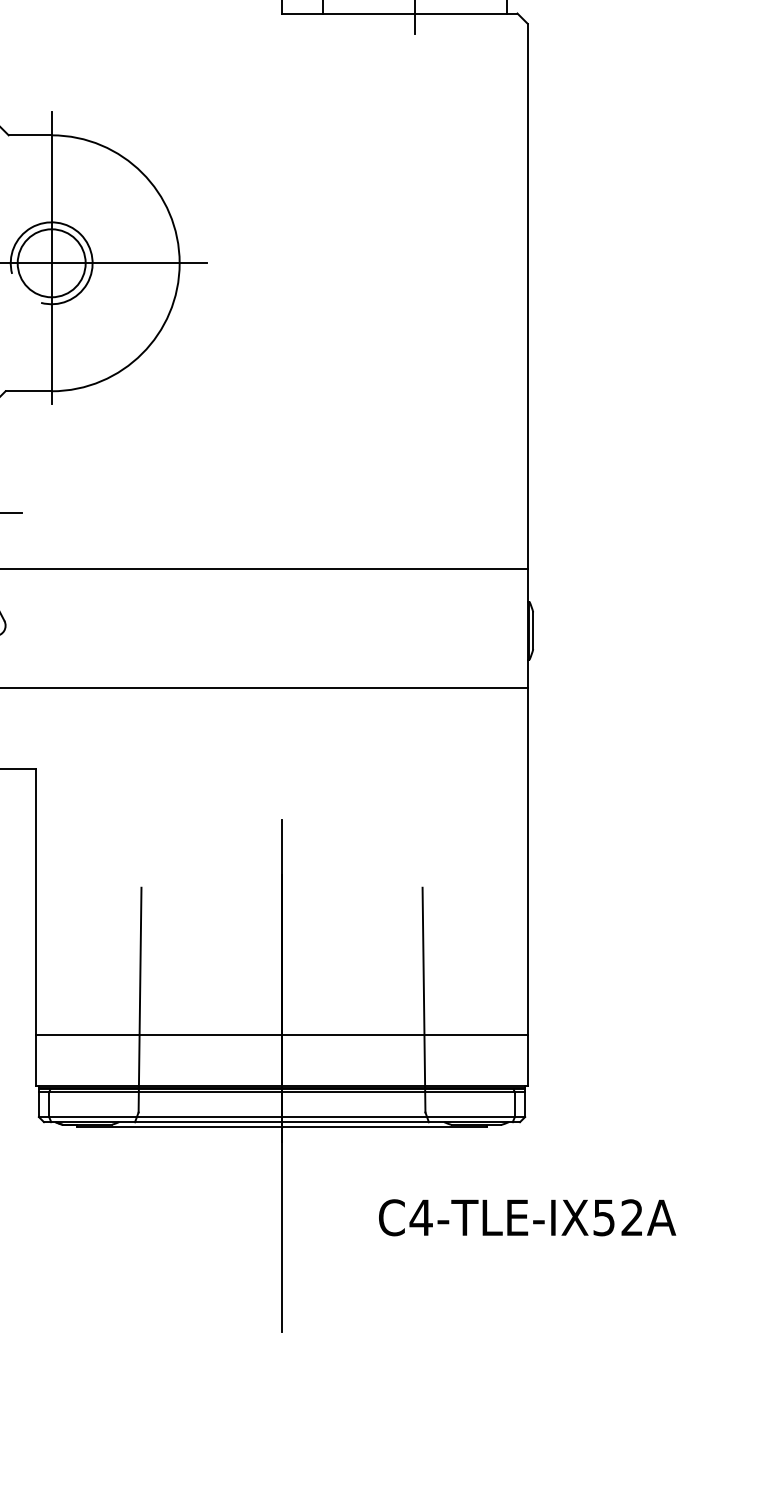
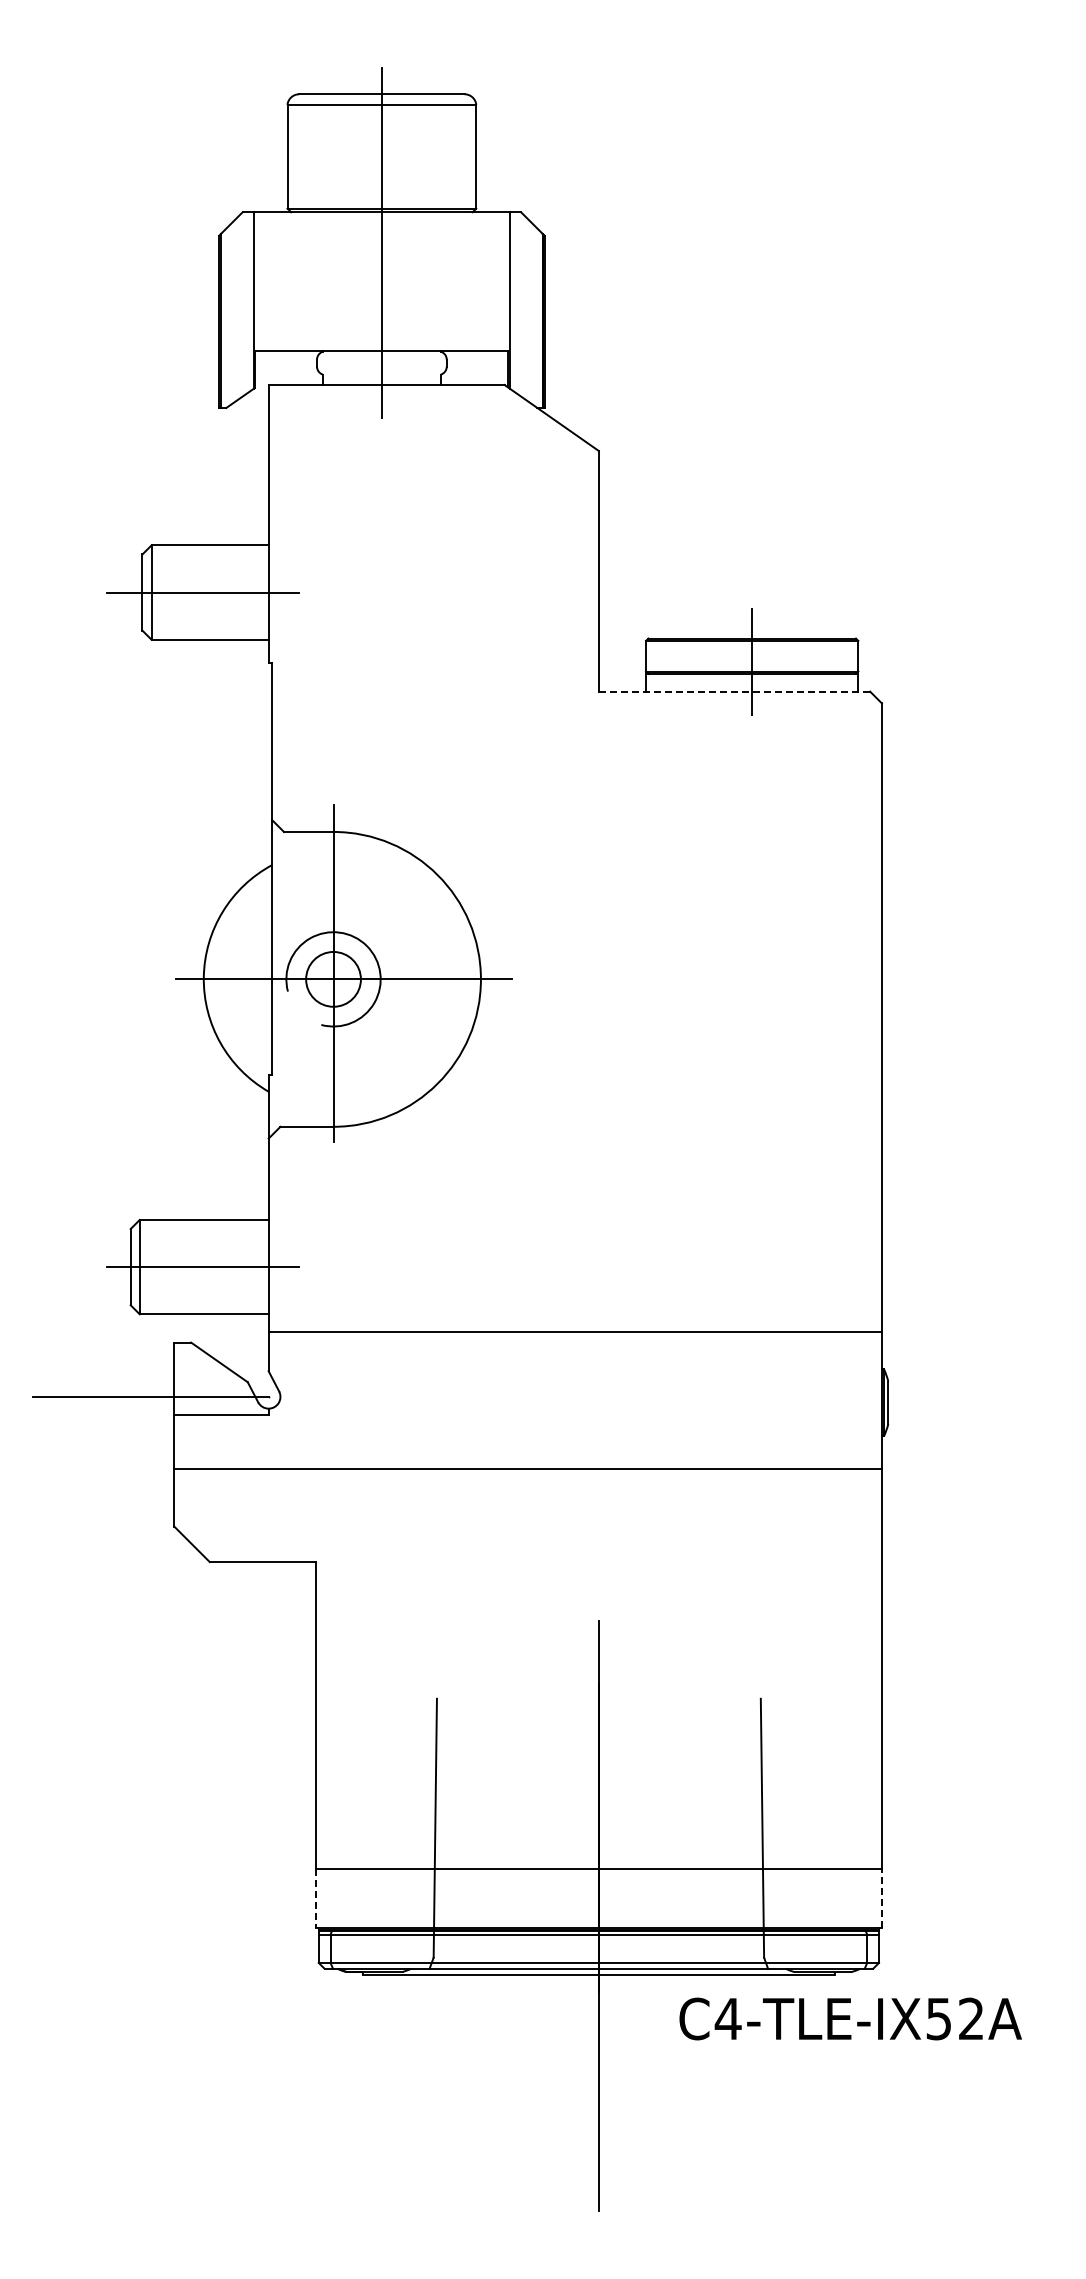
line: (399, 13) -> (734, 691), solid -> dashed
circle: (51, 263) -> (333, 979), size x0.7
line: (527, 1060) -> (881, 1897), solid -> dashed
line: (36, 1061) -> (315, 1898), solid -> dashed
text: (527, 1217) -> (850, 2018), moved

